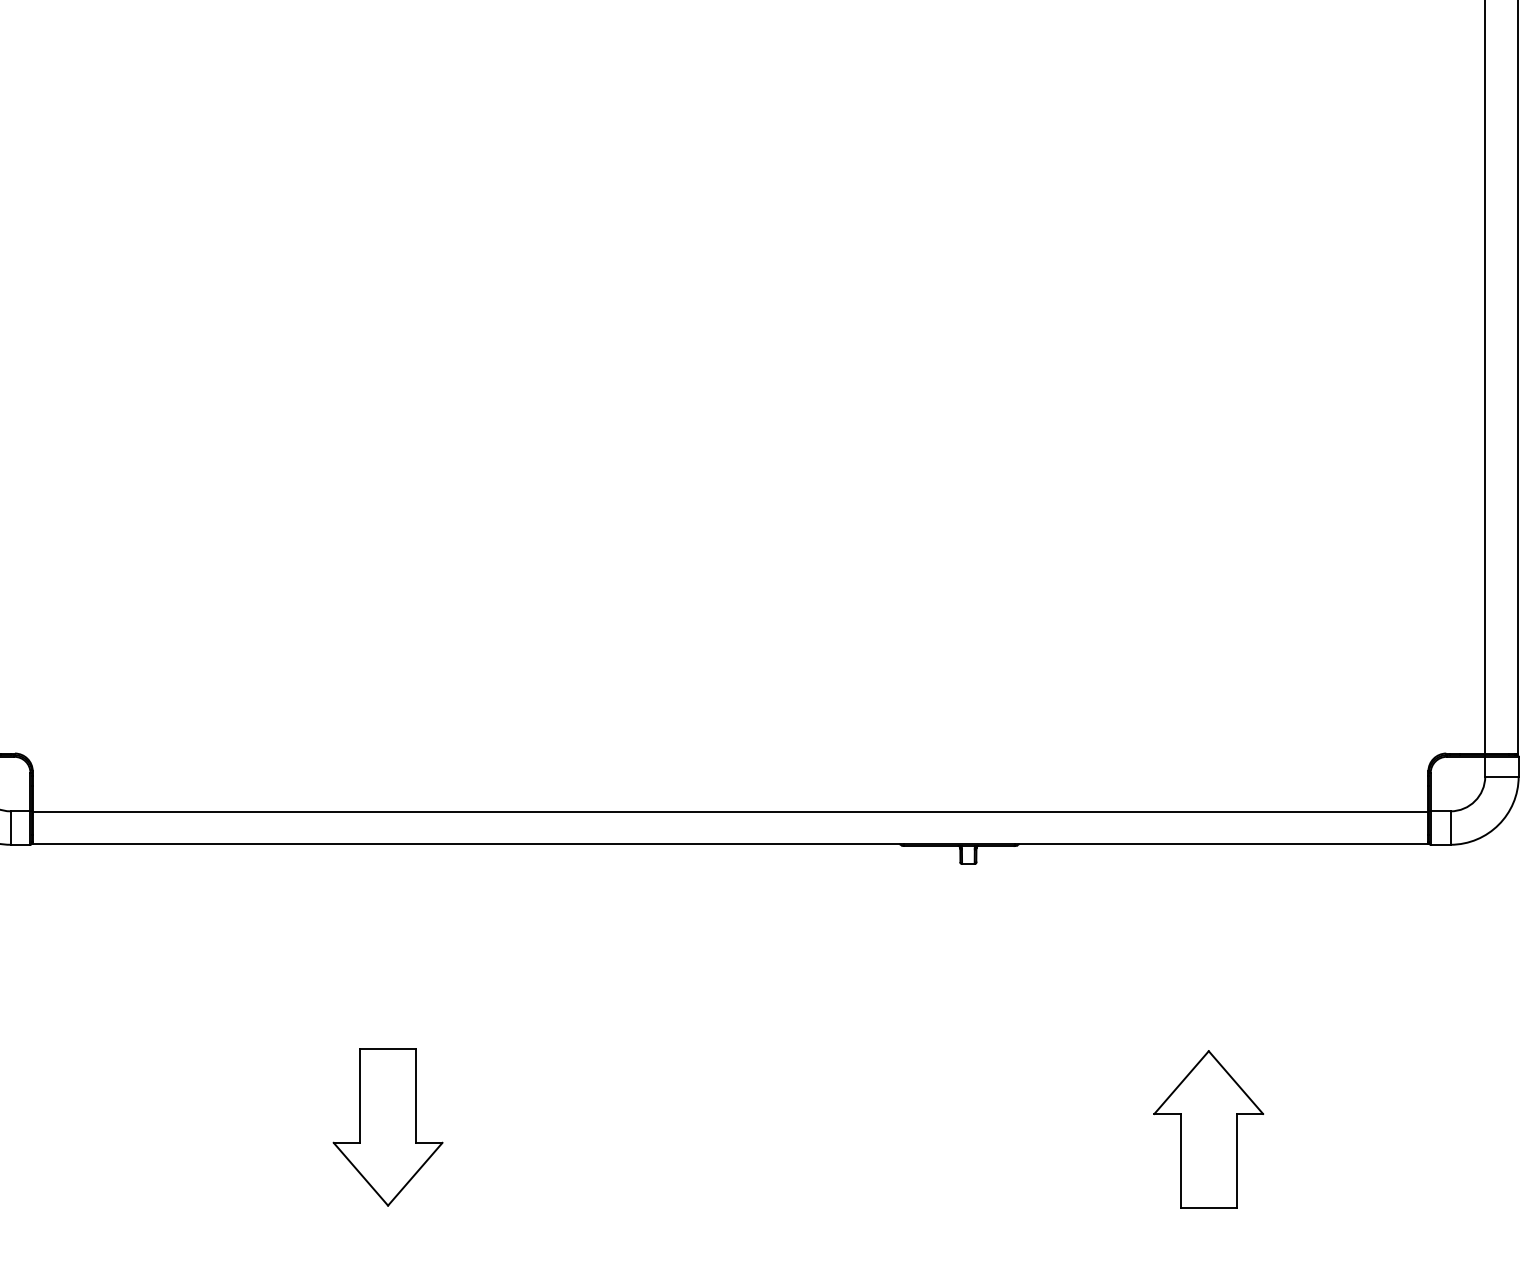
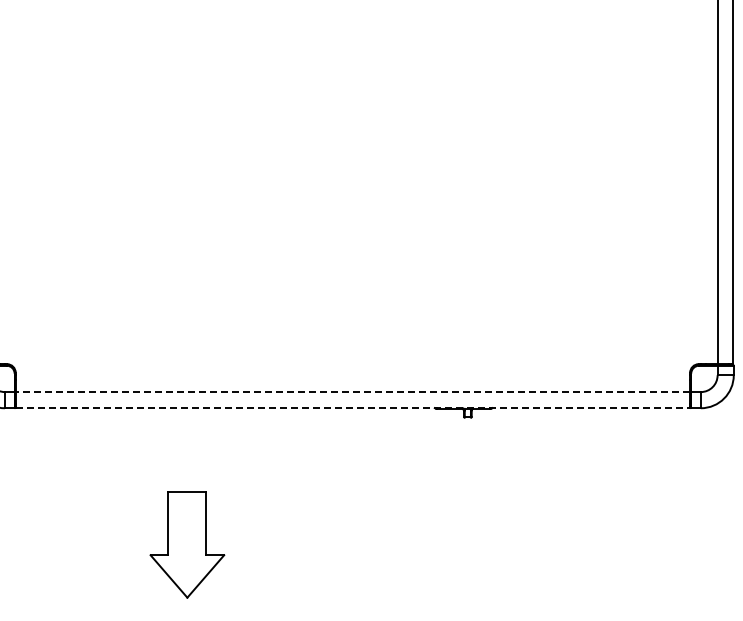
line: (729, 812) -> (352, 392), solid -> dashed
line: (731, 845) -> (353, 408), solid -> dashed
part: (388, 1126) -> (187, 544), size x1.4
part: (1207, 1128) -> (583, 545), removed

